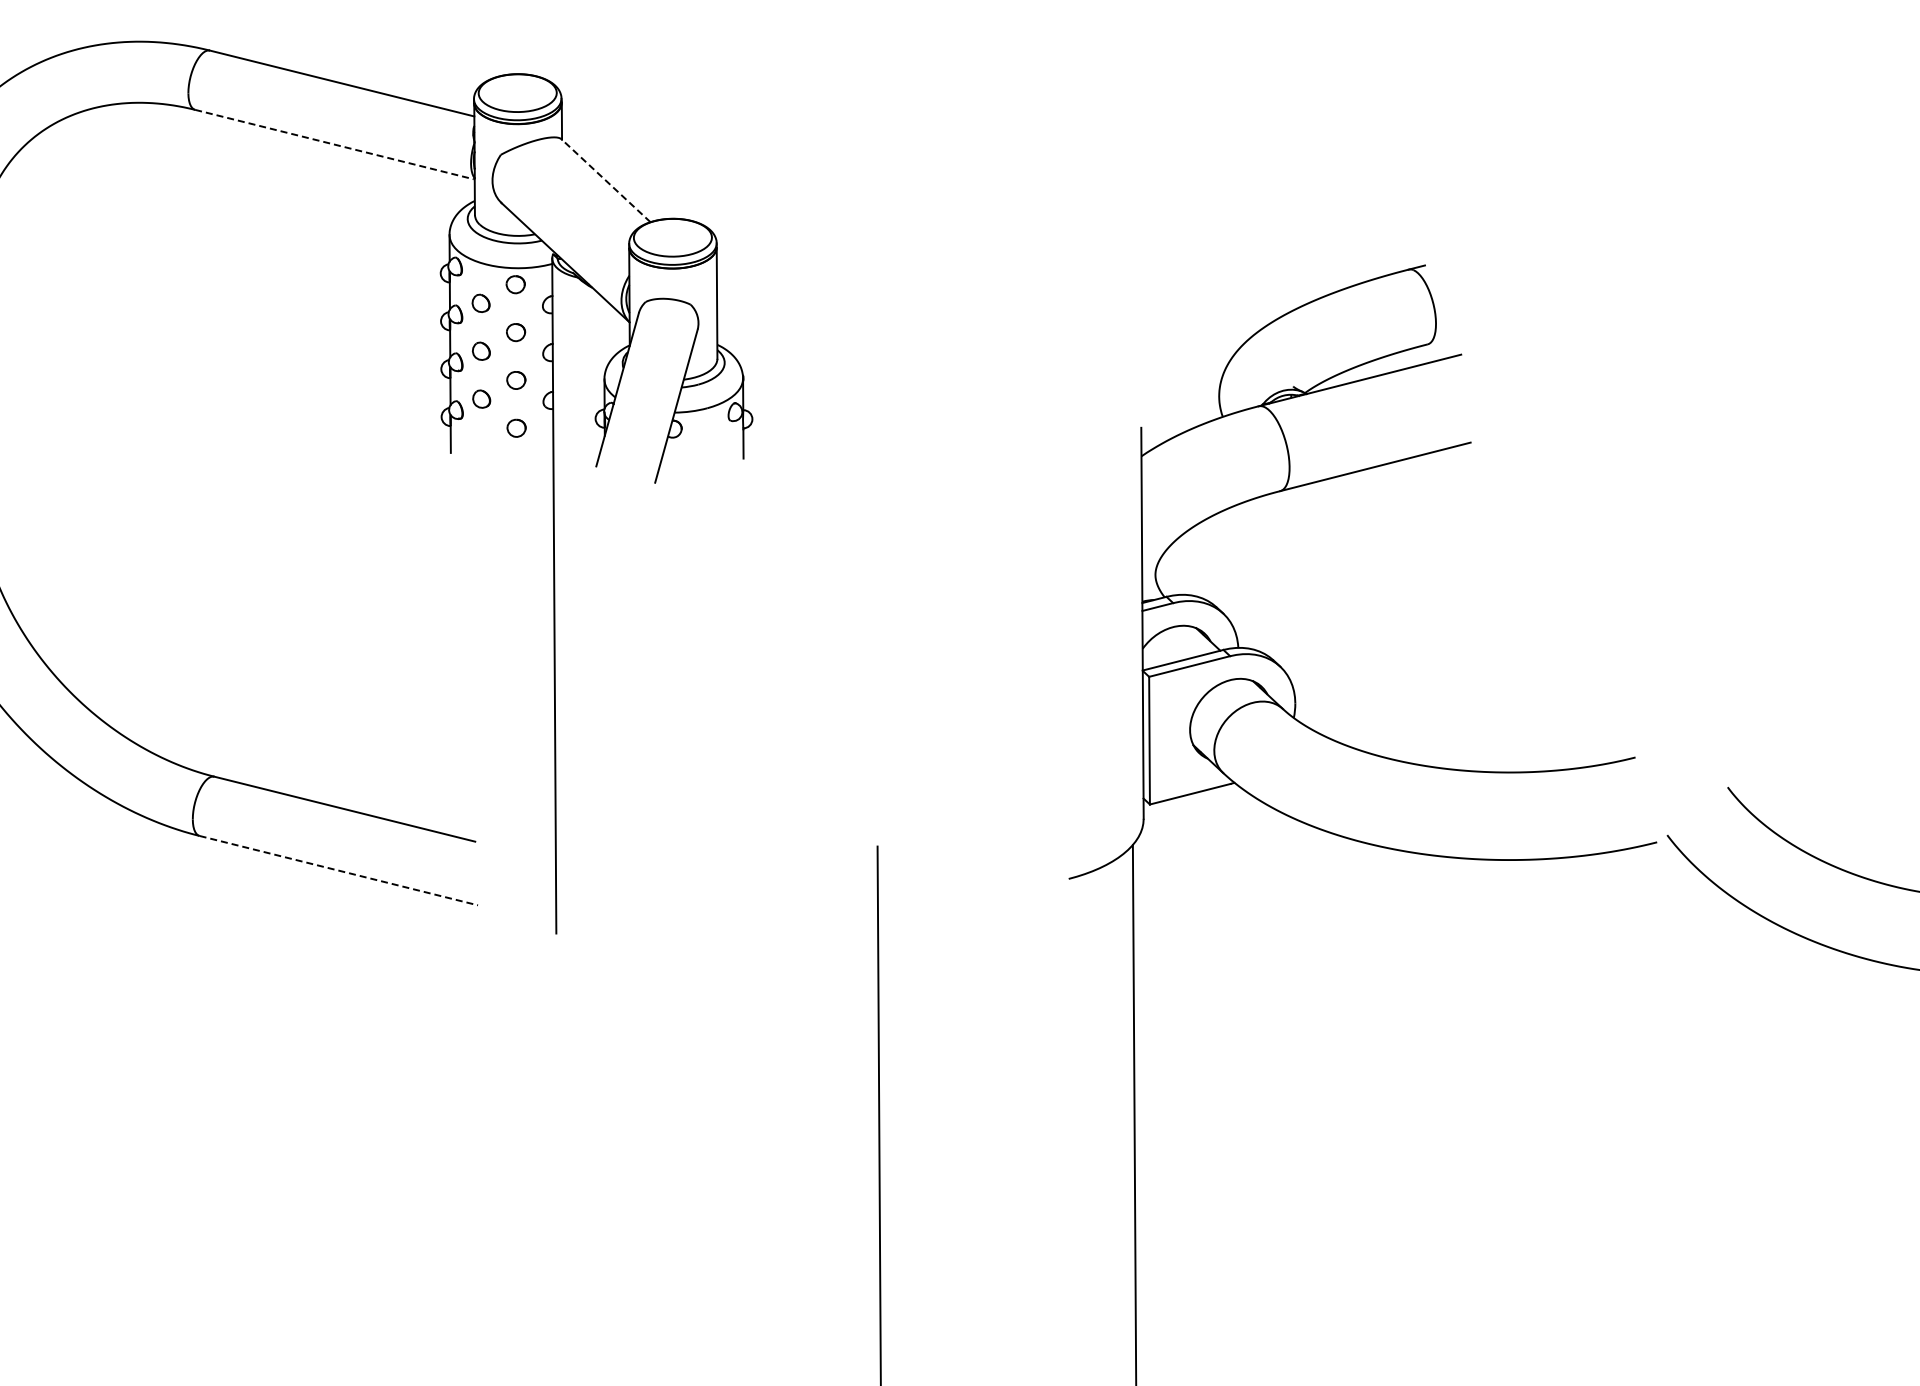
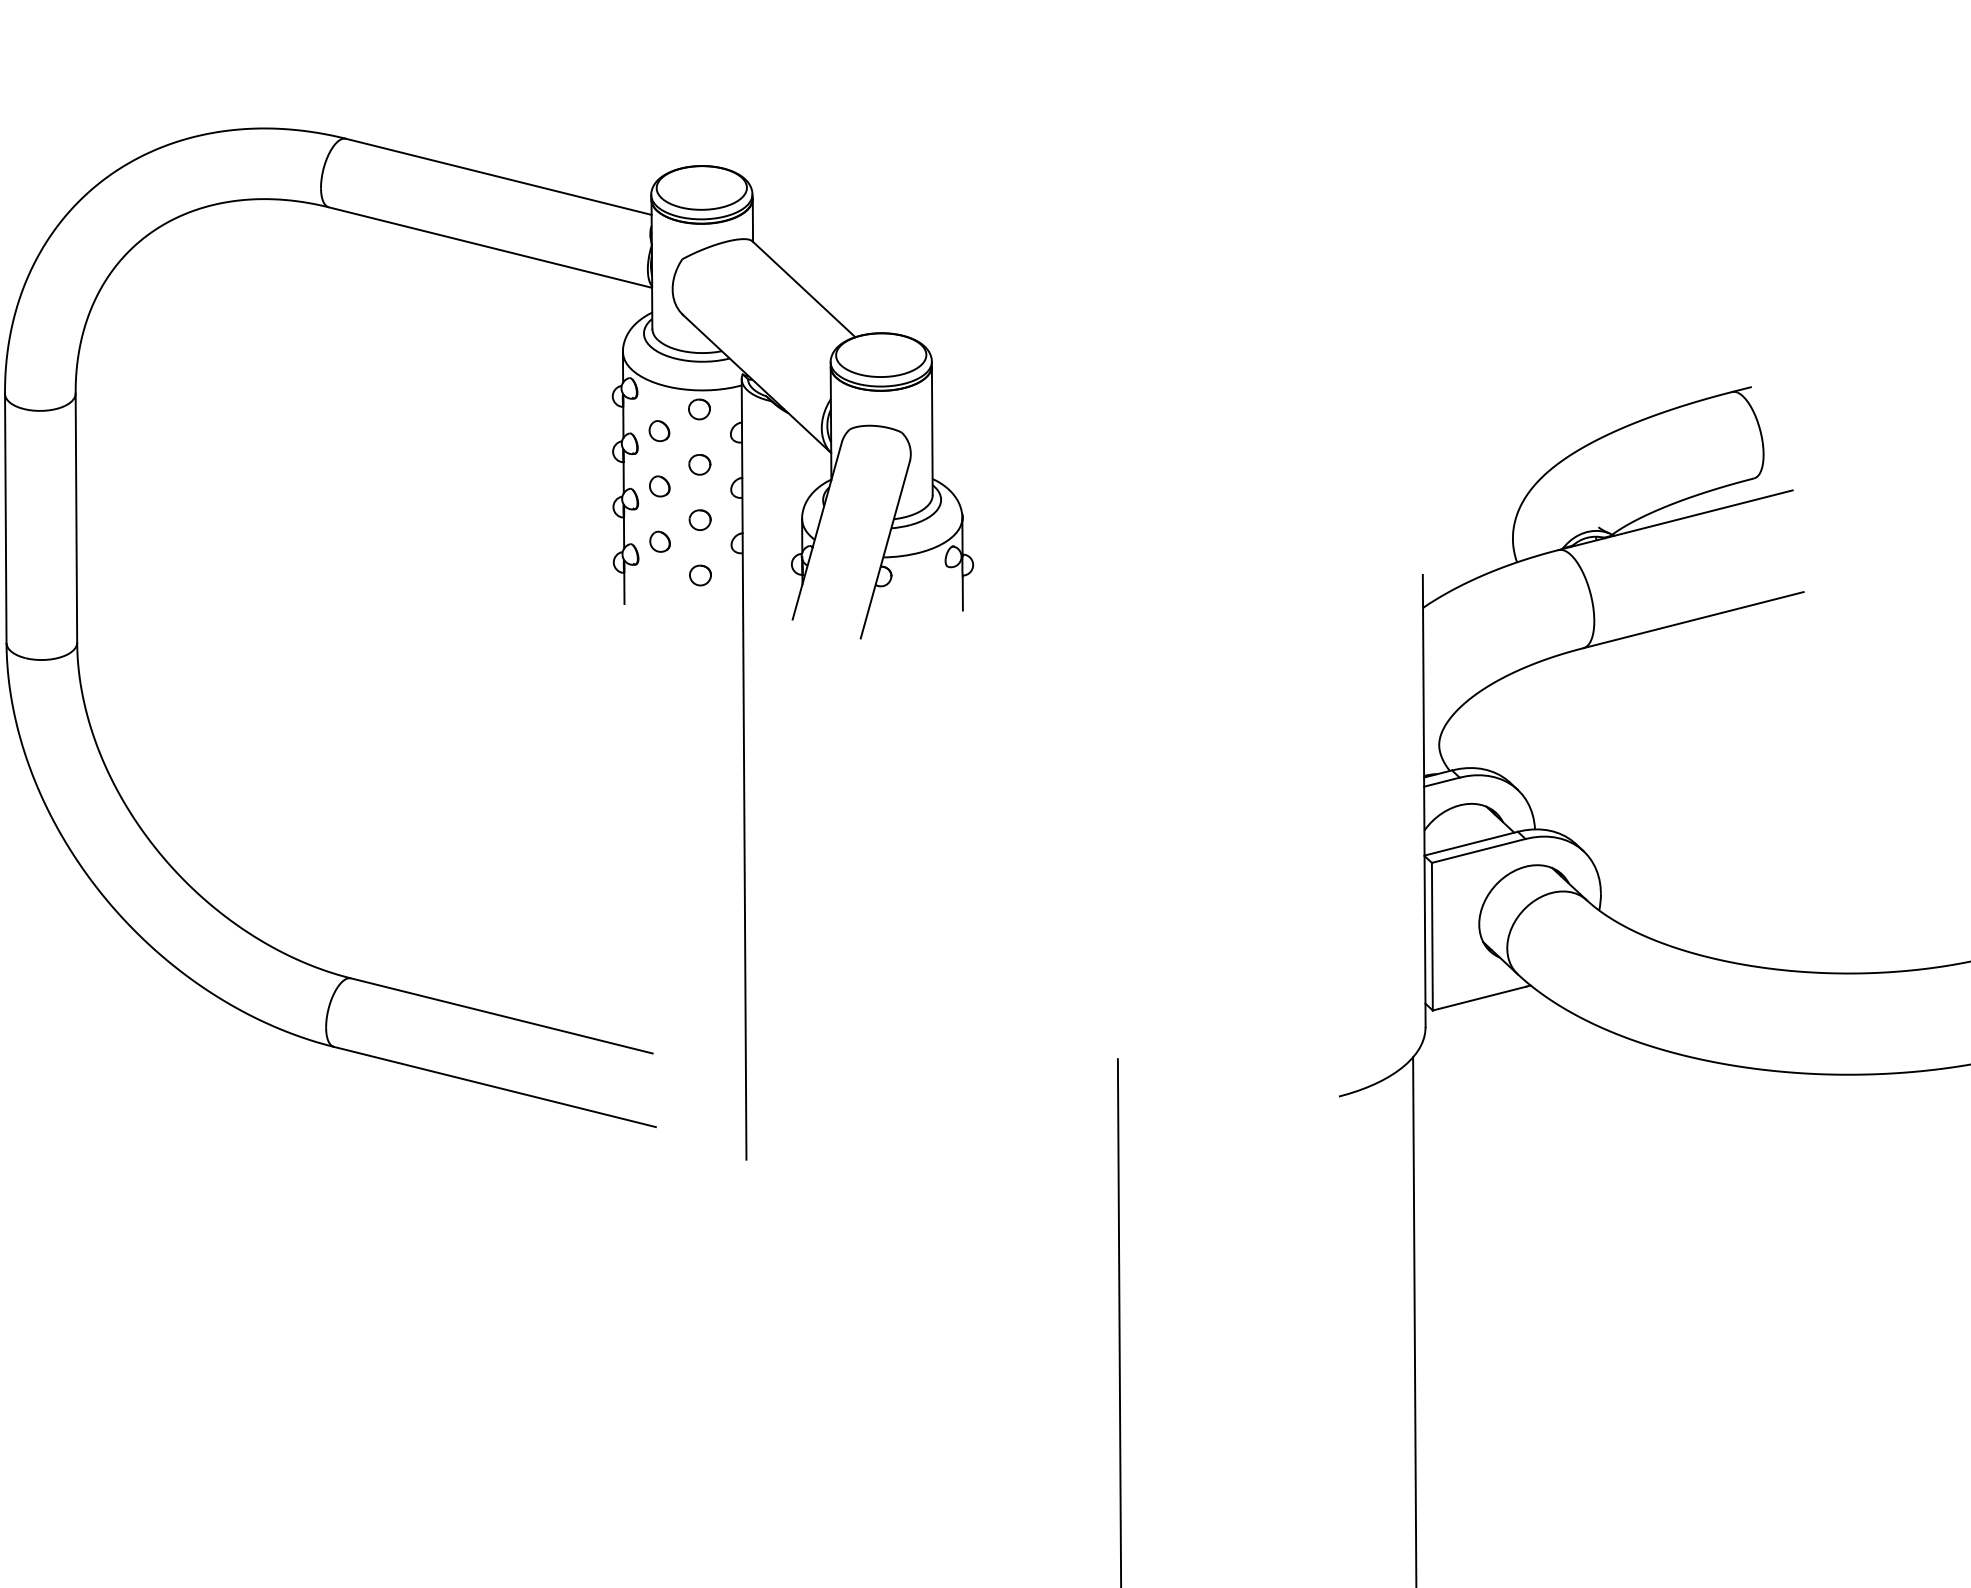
line: (334, 144) -> (489, 247), dashed -> solid
line: (605, 180) -> (803, 288), dashed -> solid
line: (339, 870) -> (495, 1086), dashed -> solid

